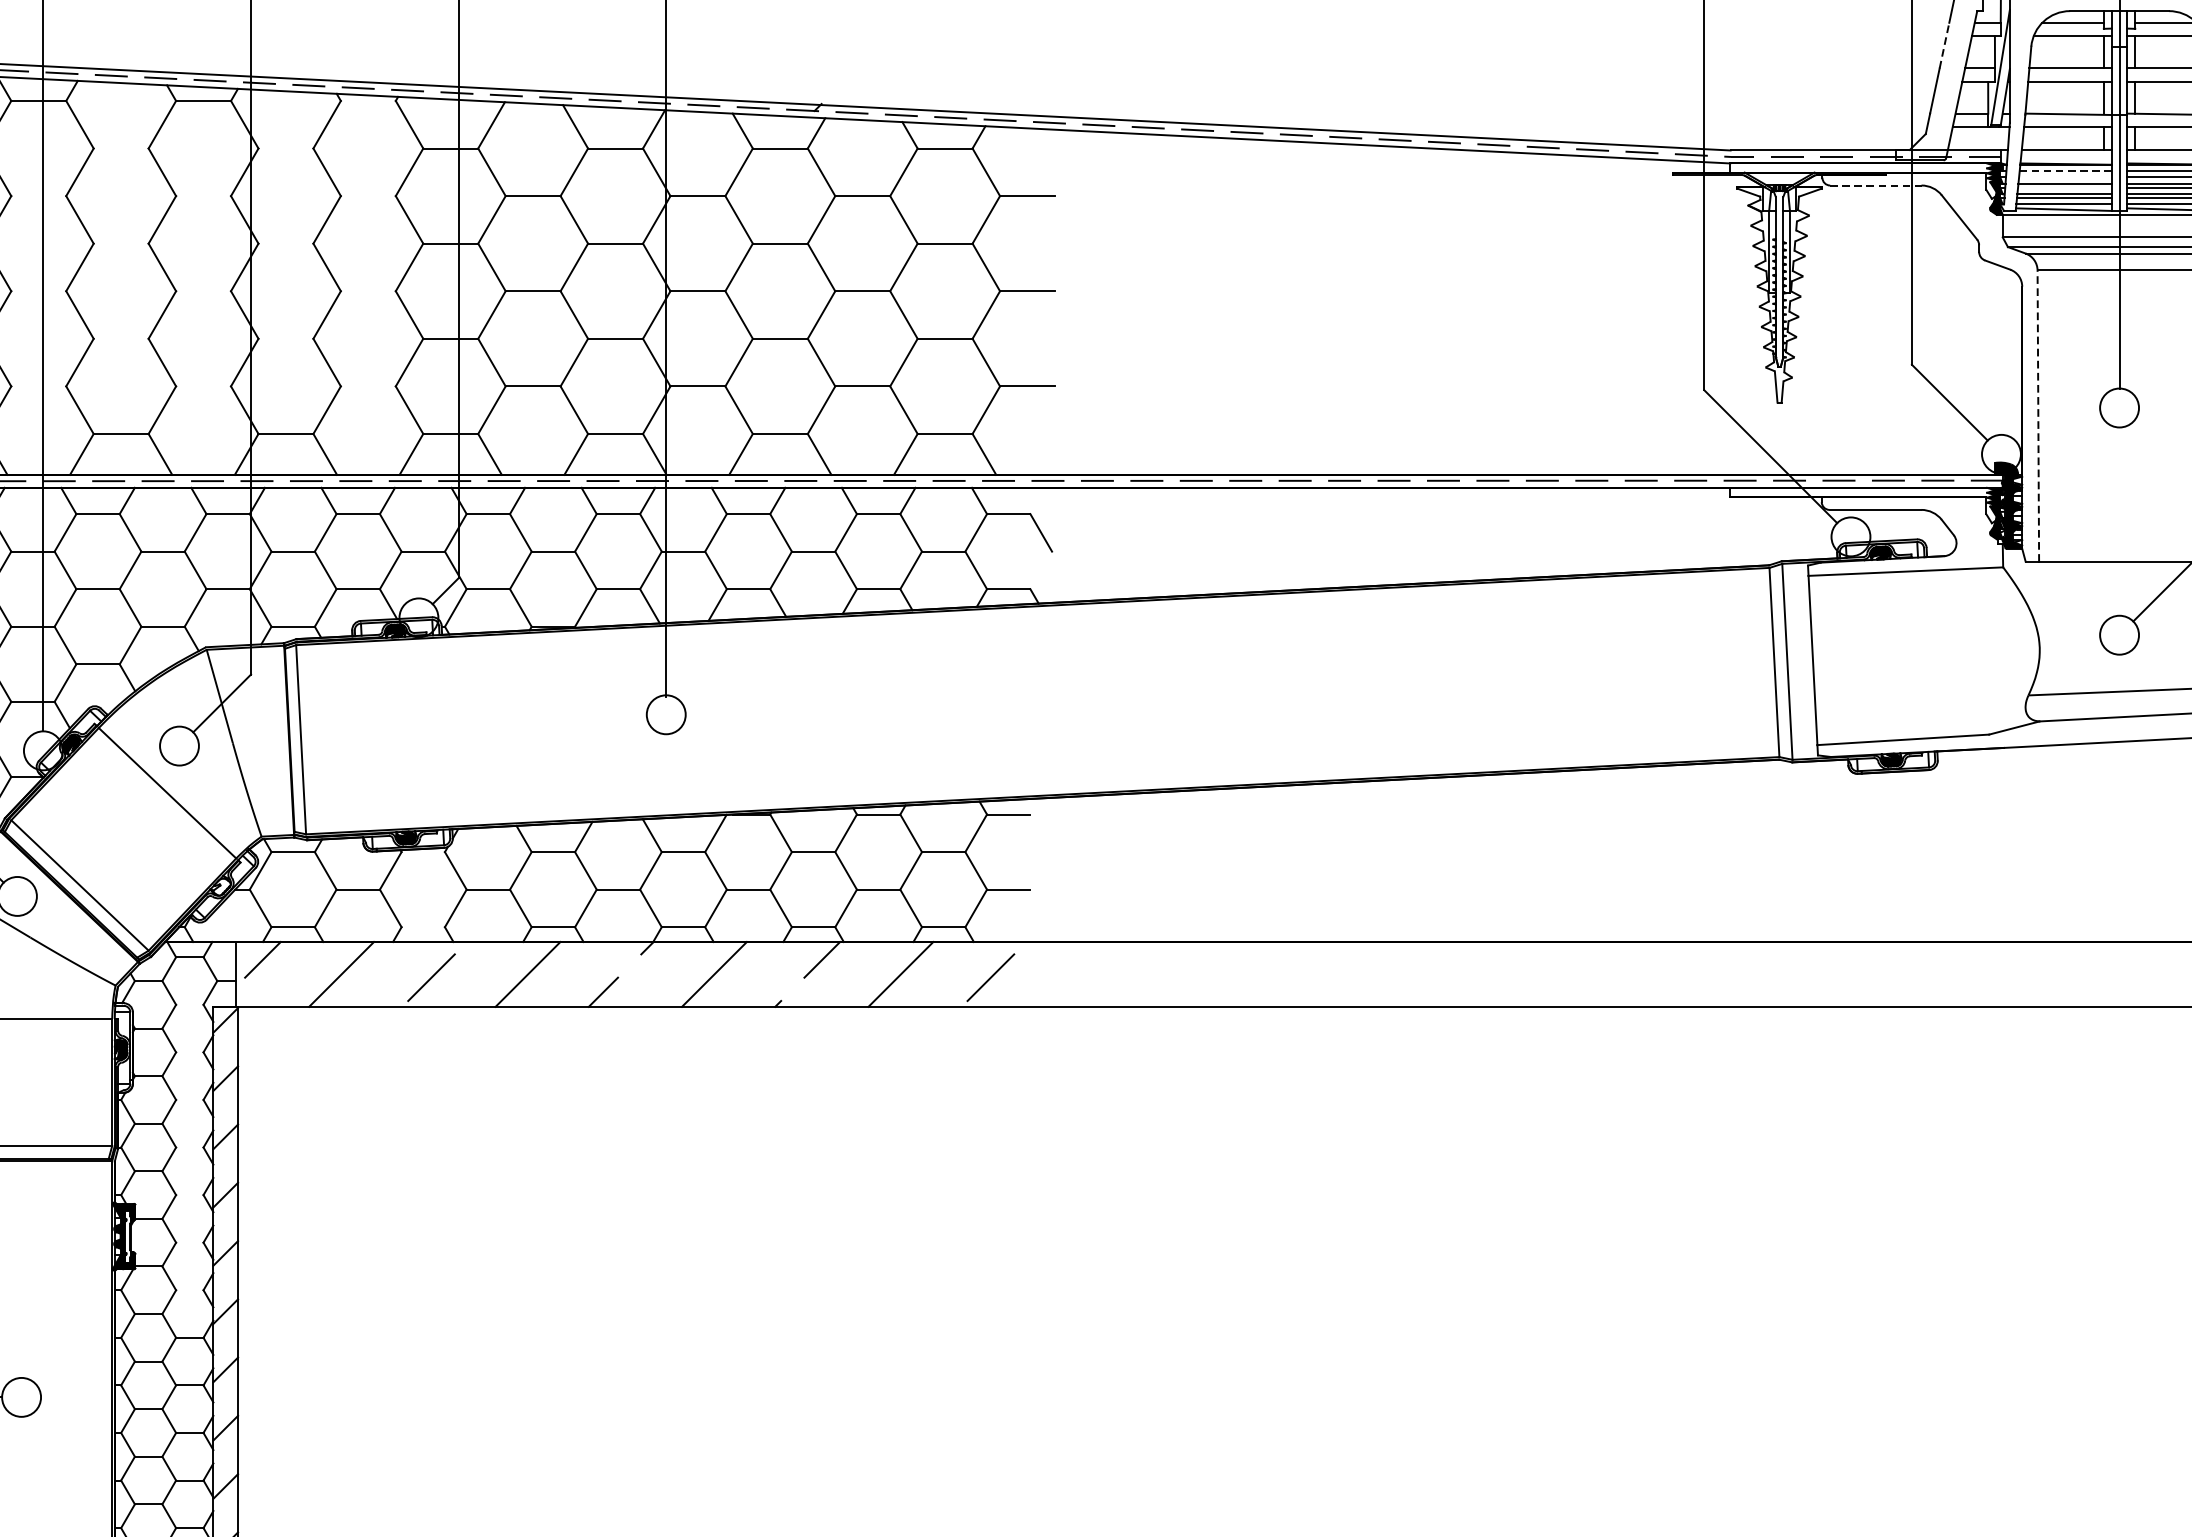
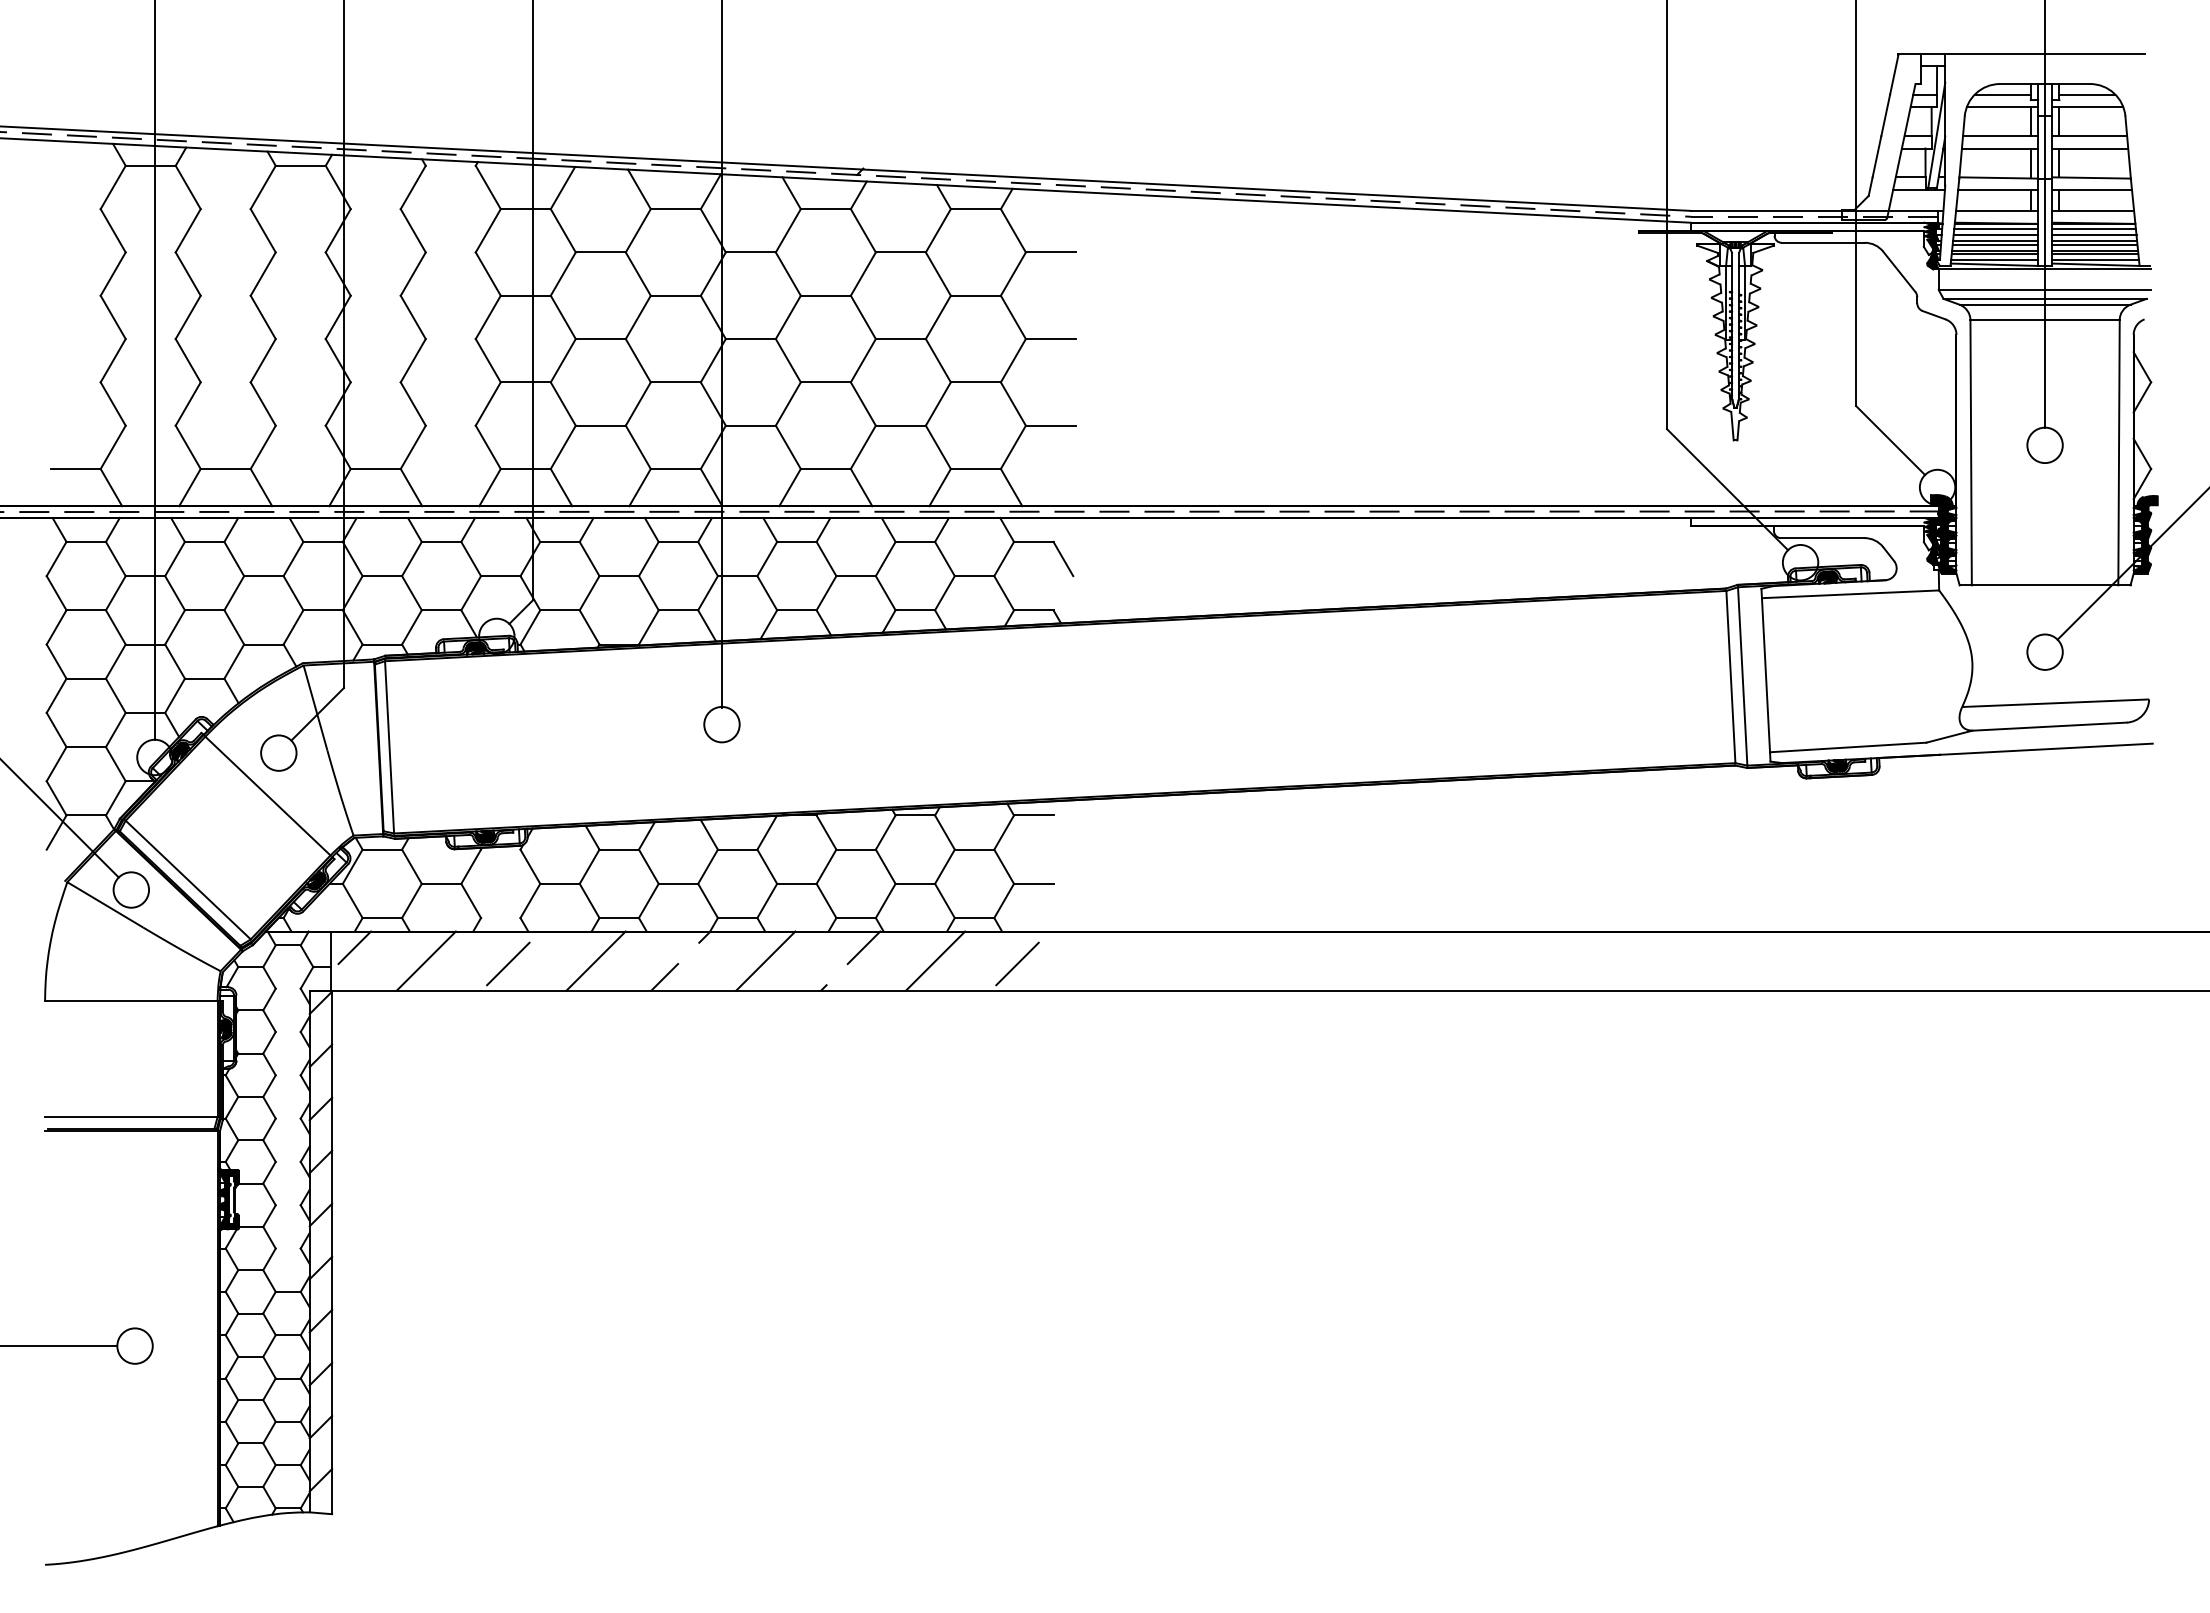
line: (1944, 44) -> (1885, 114), dashed -> solid
line: (2066, 170) -> (1996, 229), dashed -> solid
line: (2065, 177) -> (1995, 235), added
line: (1876, 185) -> (1823, 242), dashed -> solid
line: (2063, 187) -> (1994, 244), added
line: (2038, 415) -> (1971, 452), dashed -> solid
fill: (221, 887) -> (317, 881), added

